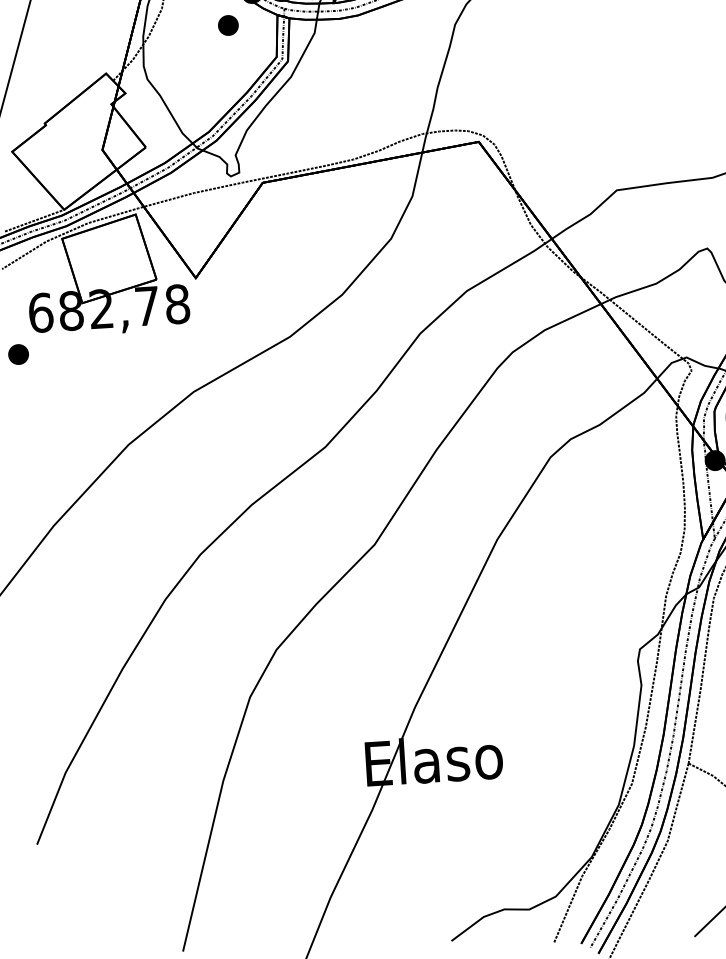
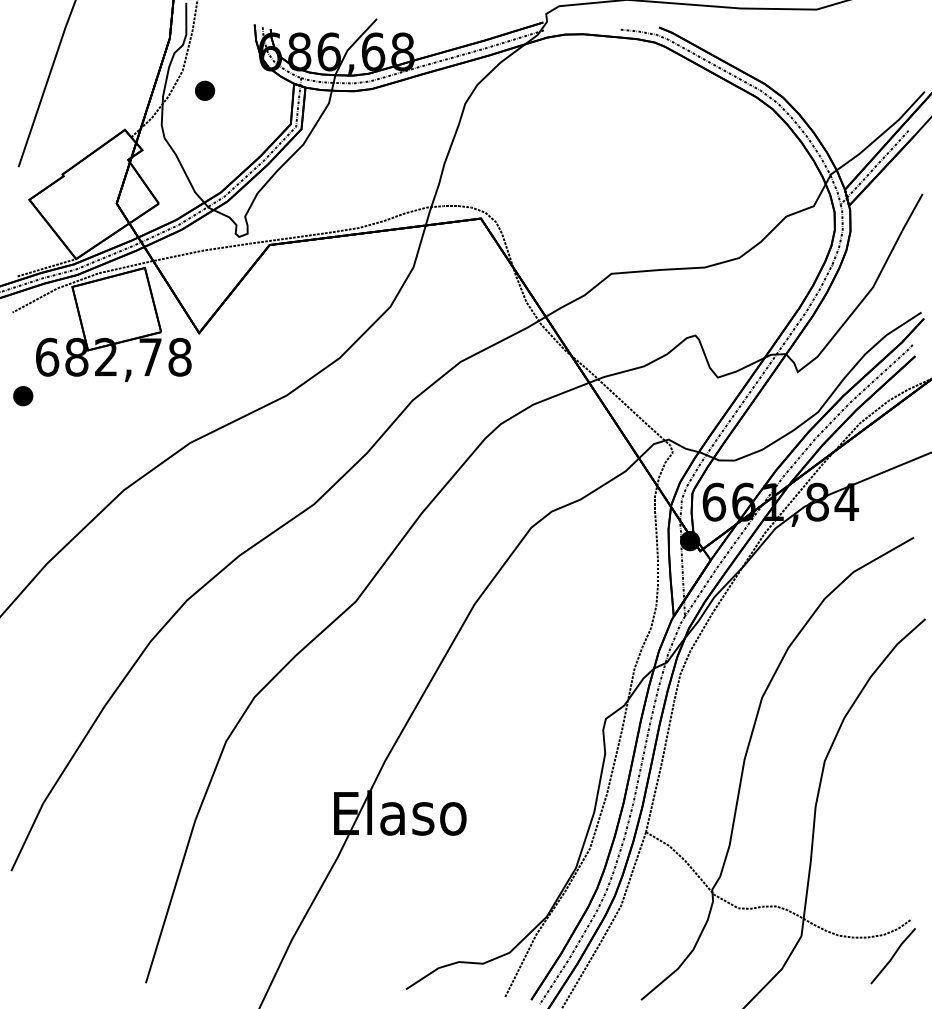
part: (228, 25) -> (205, 90), moved

